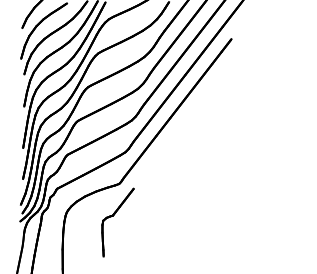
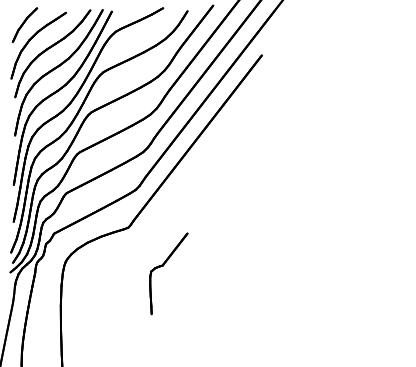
part: (113, 216) -> (163, 266), moved

